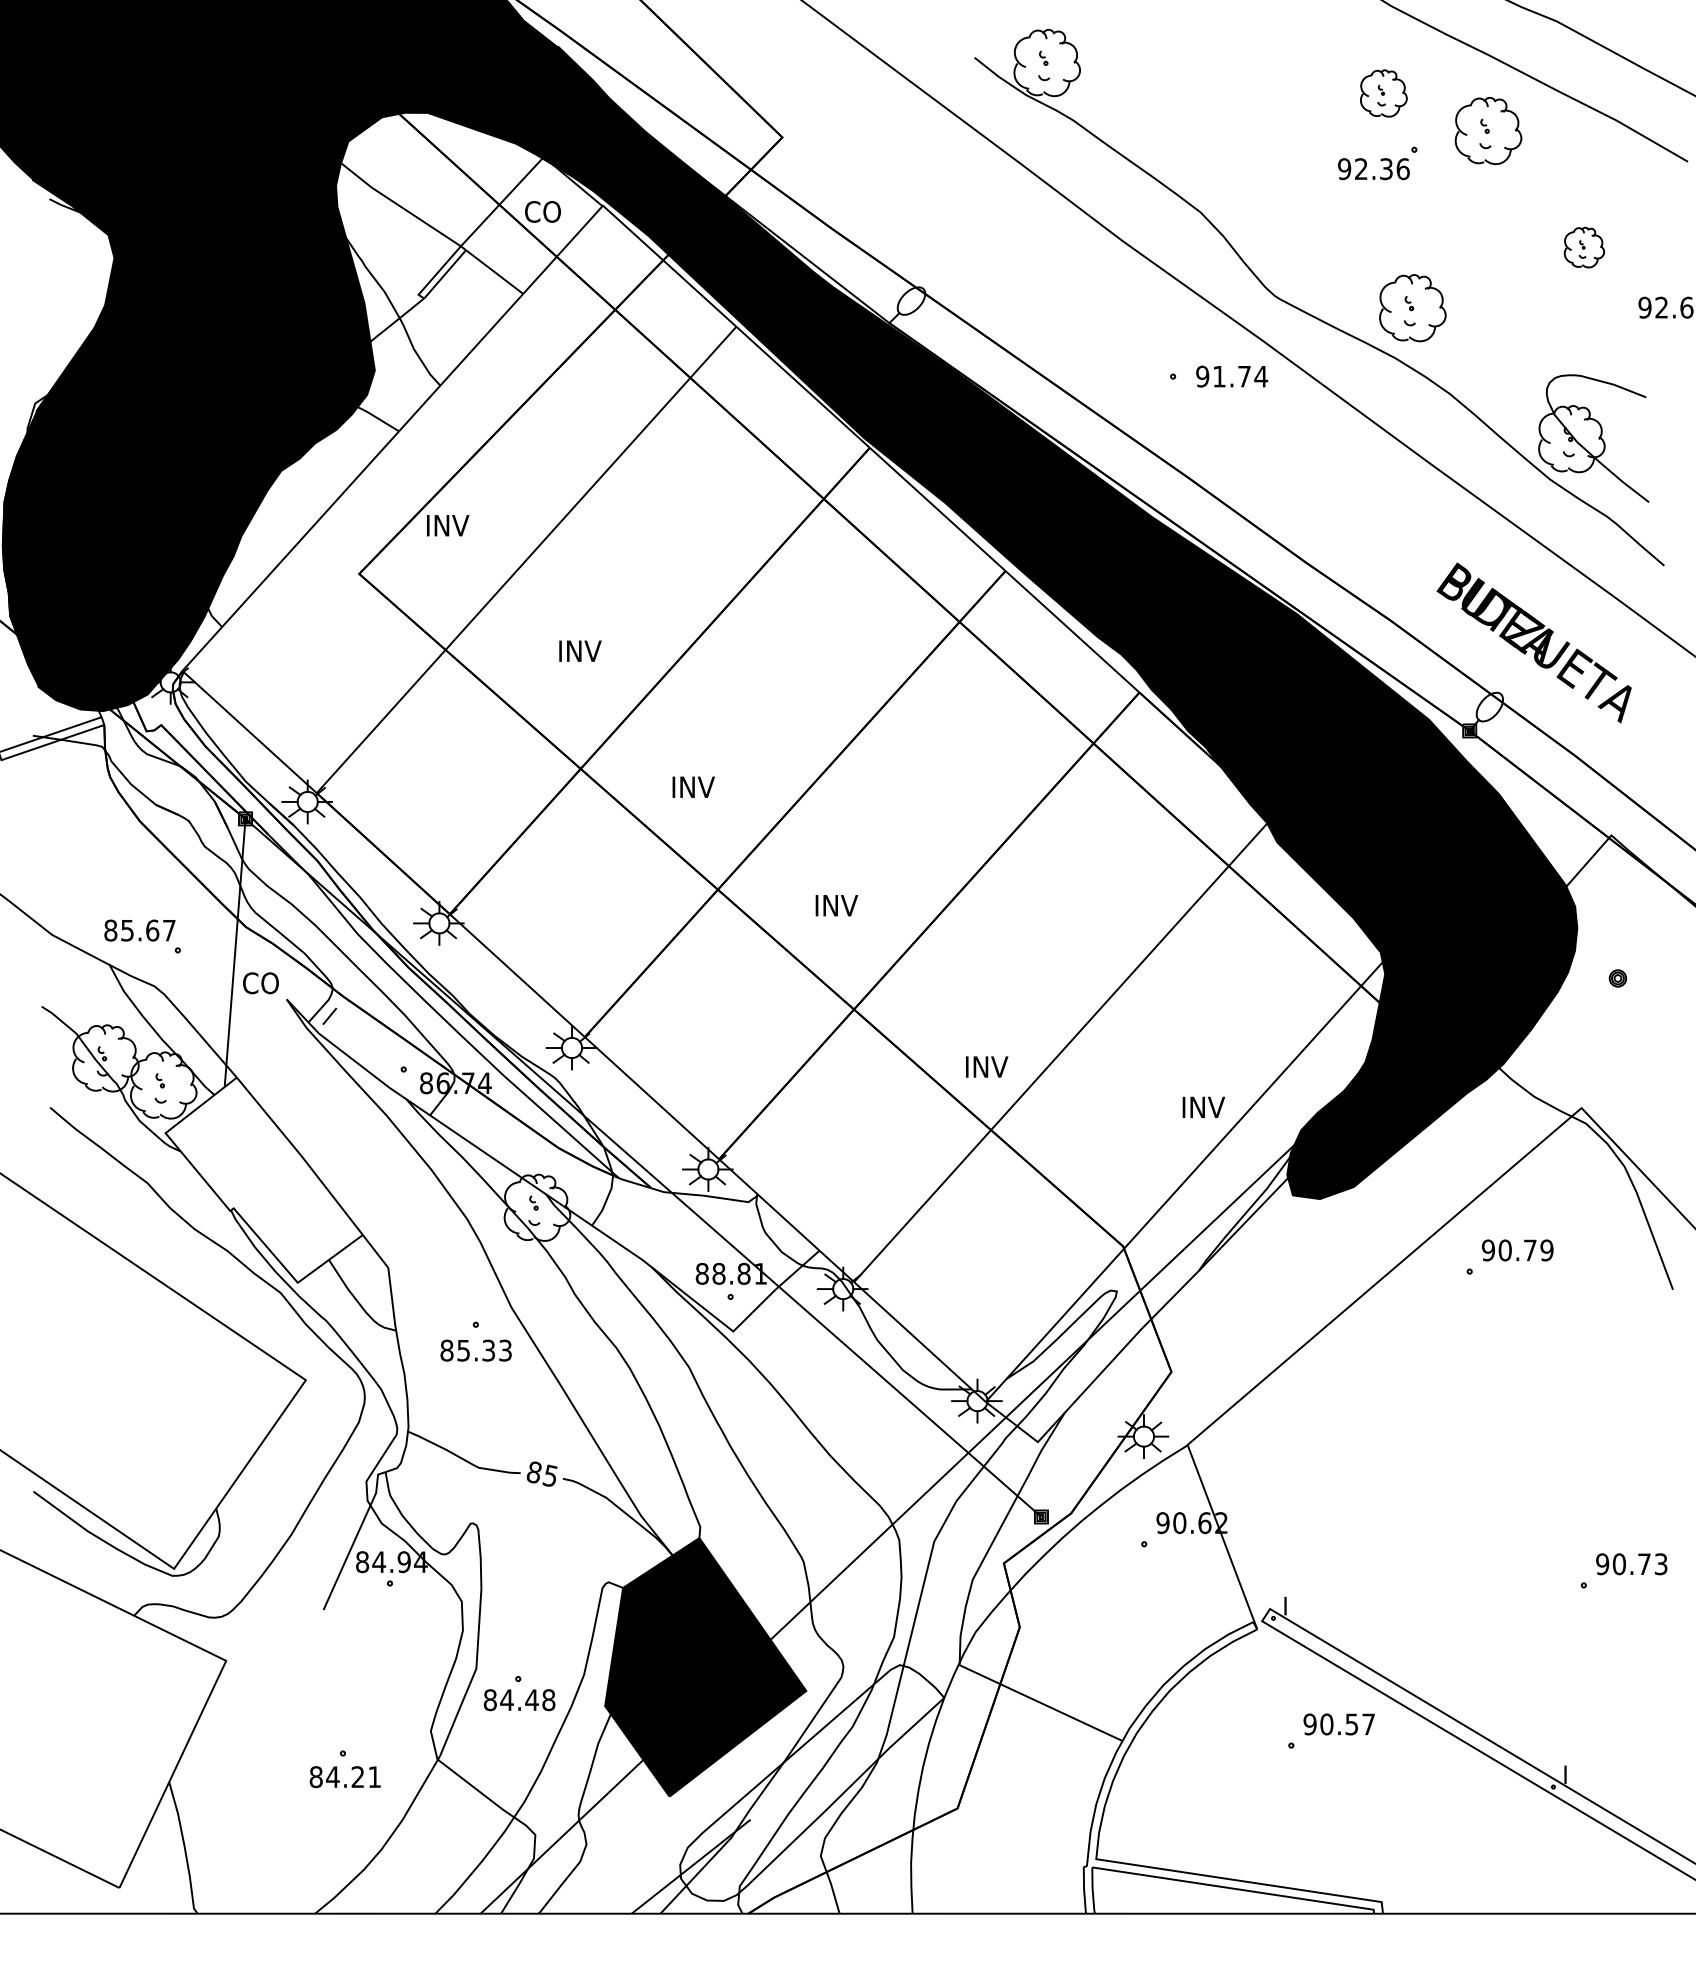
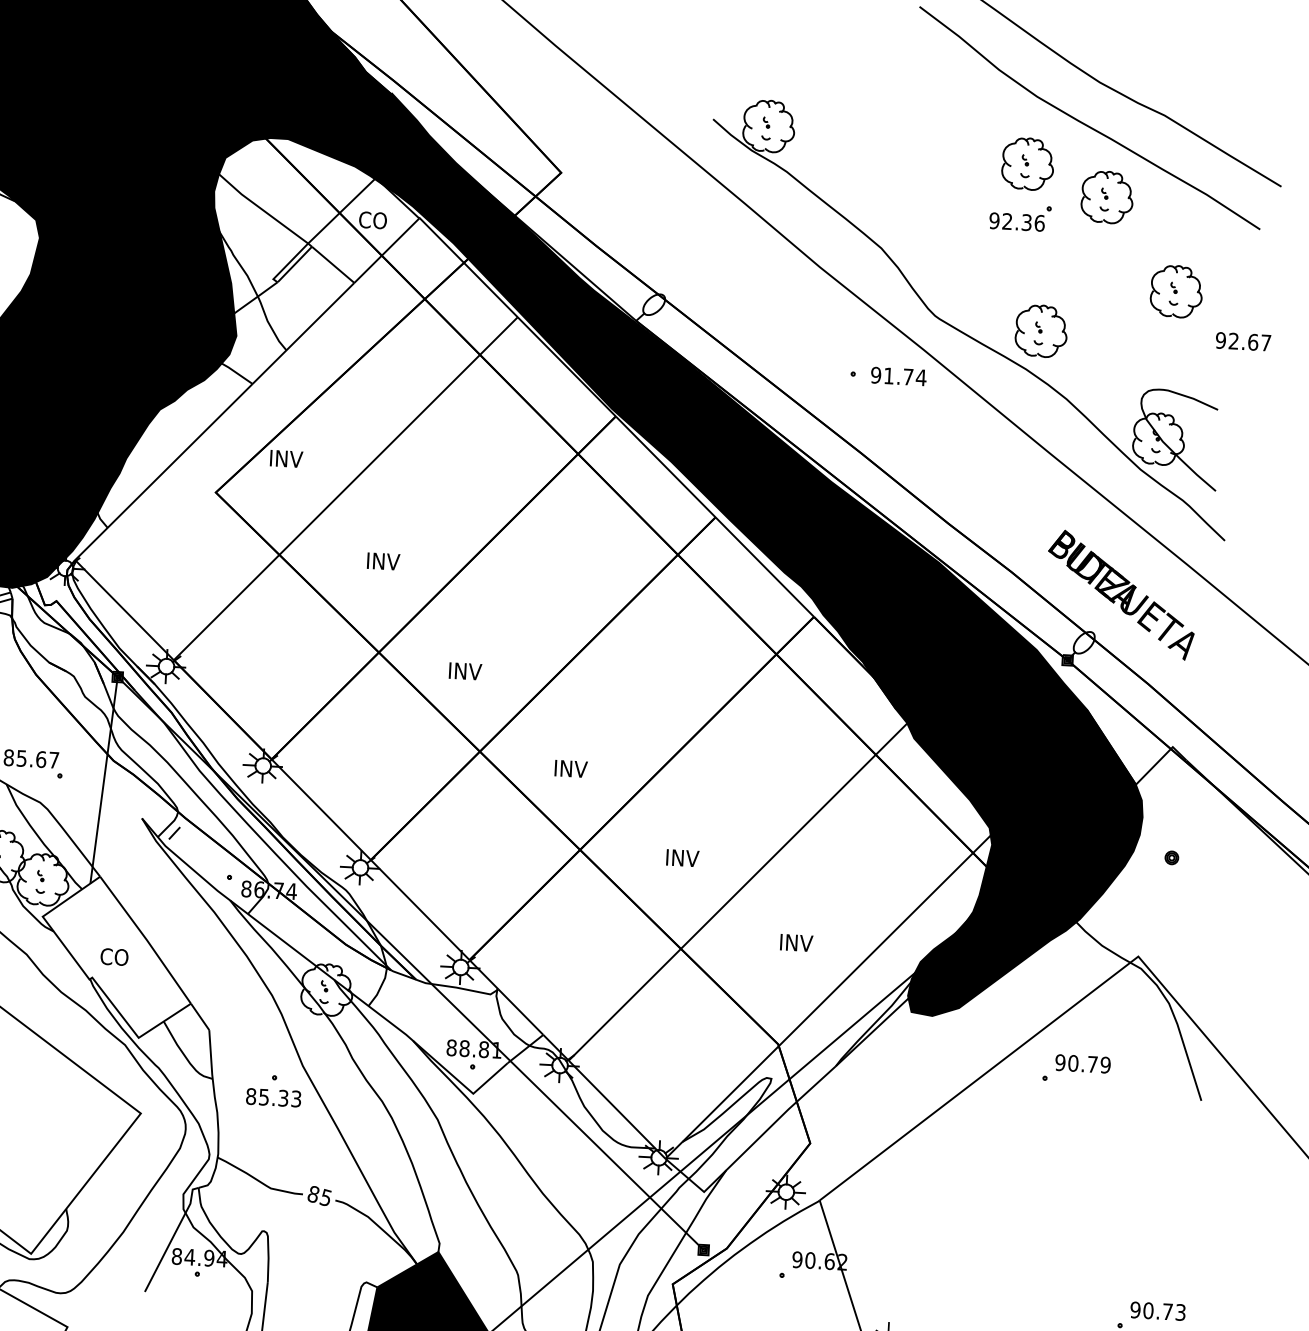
part: (1383, 93) -> (1027, 164), size x1.43
part: (1584, 247) -> (1176, 291), size x1.67
text: (260, 983) -> (114, 957), moved
text: (987, 1066) -> (683, 857), moved
text: (1203, 1106) -> (796, 942), moved

